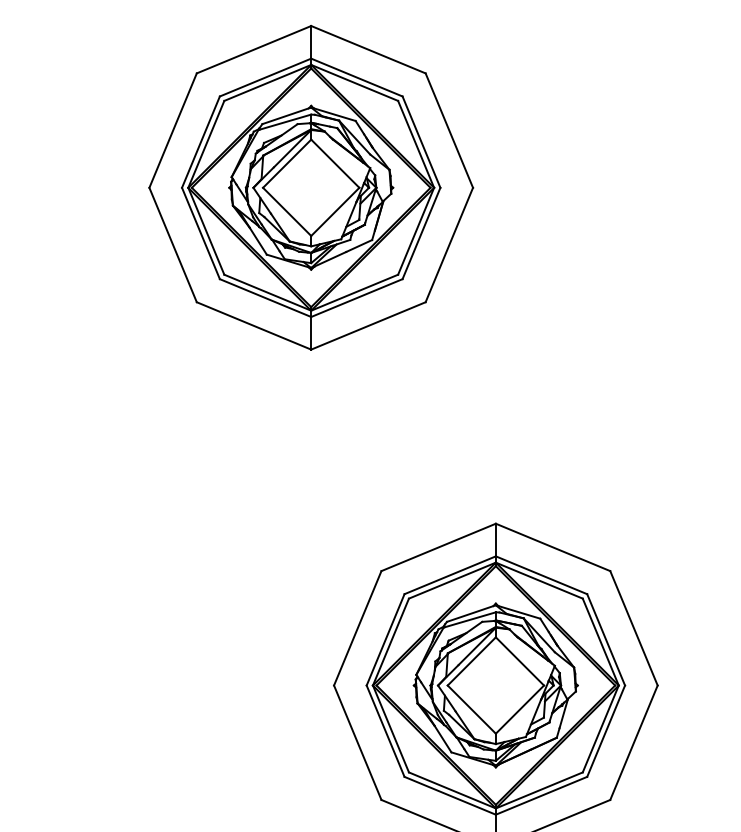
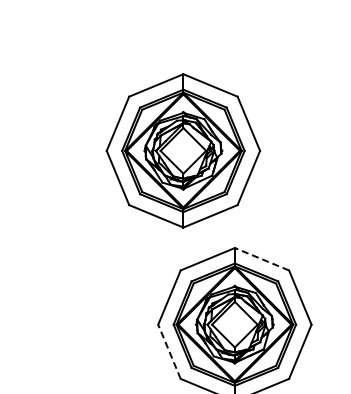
part: (311, 186) -> (183, 150), moved
line: (552, 547) -> (261, 259), solid -> dashed
line: (357, 742) -> (169, 351), solid -> dashed

